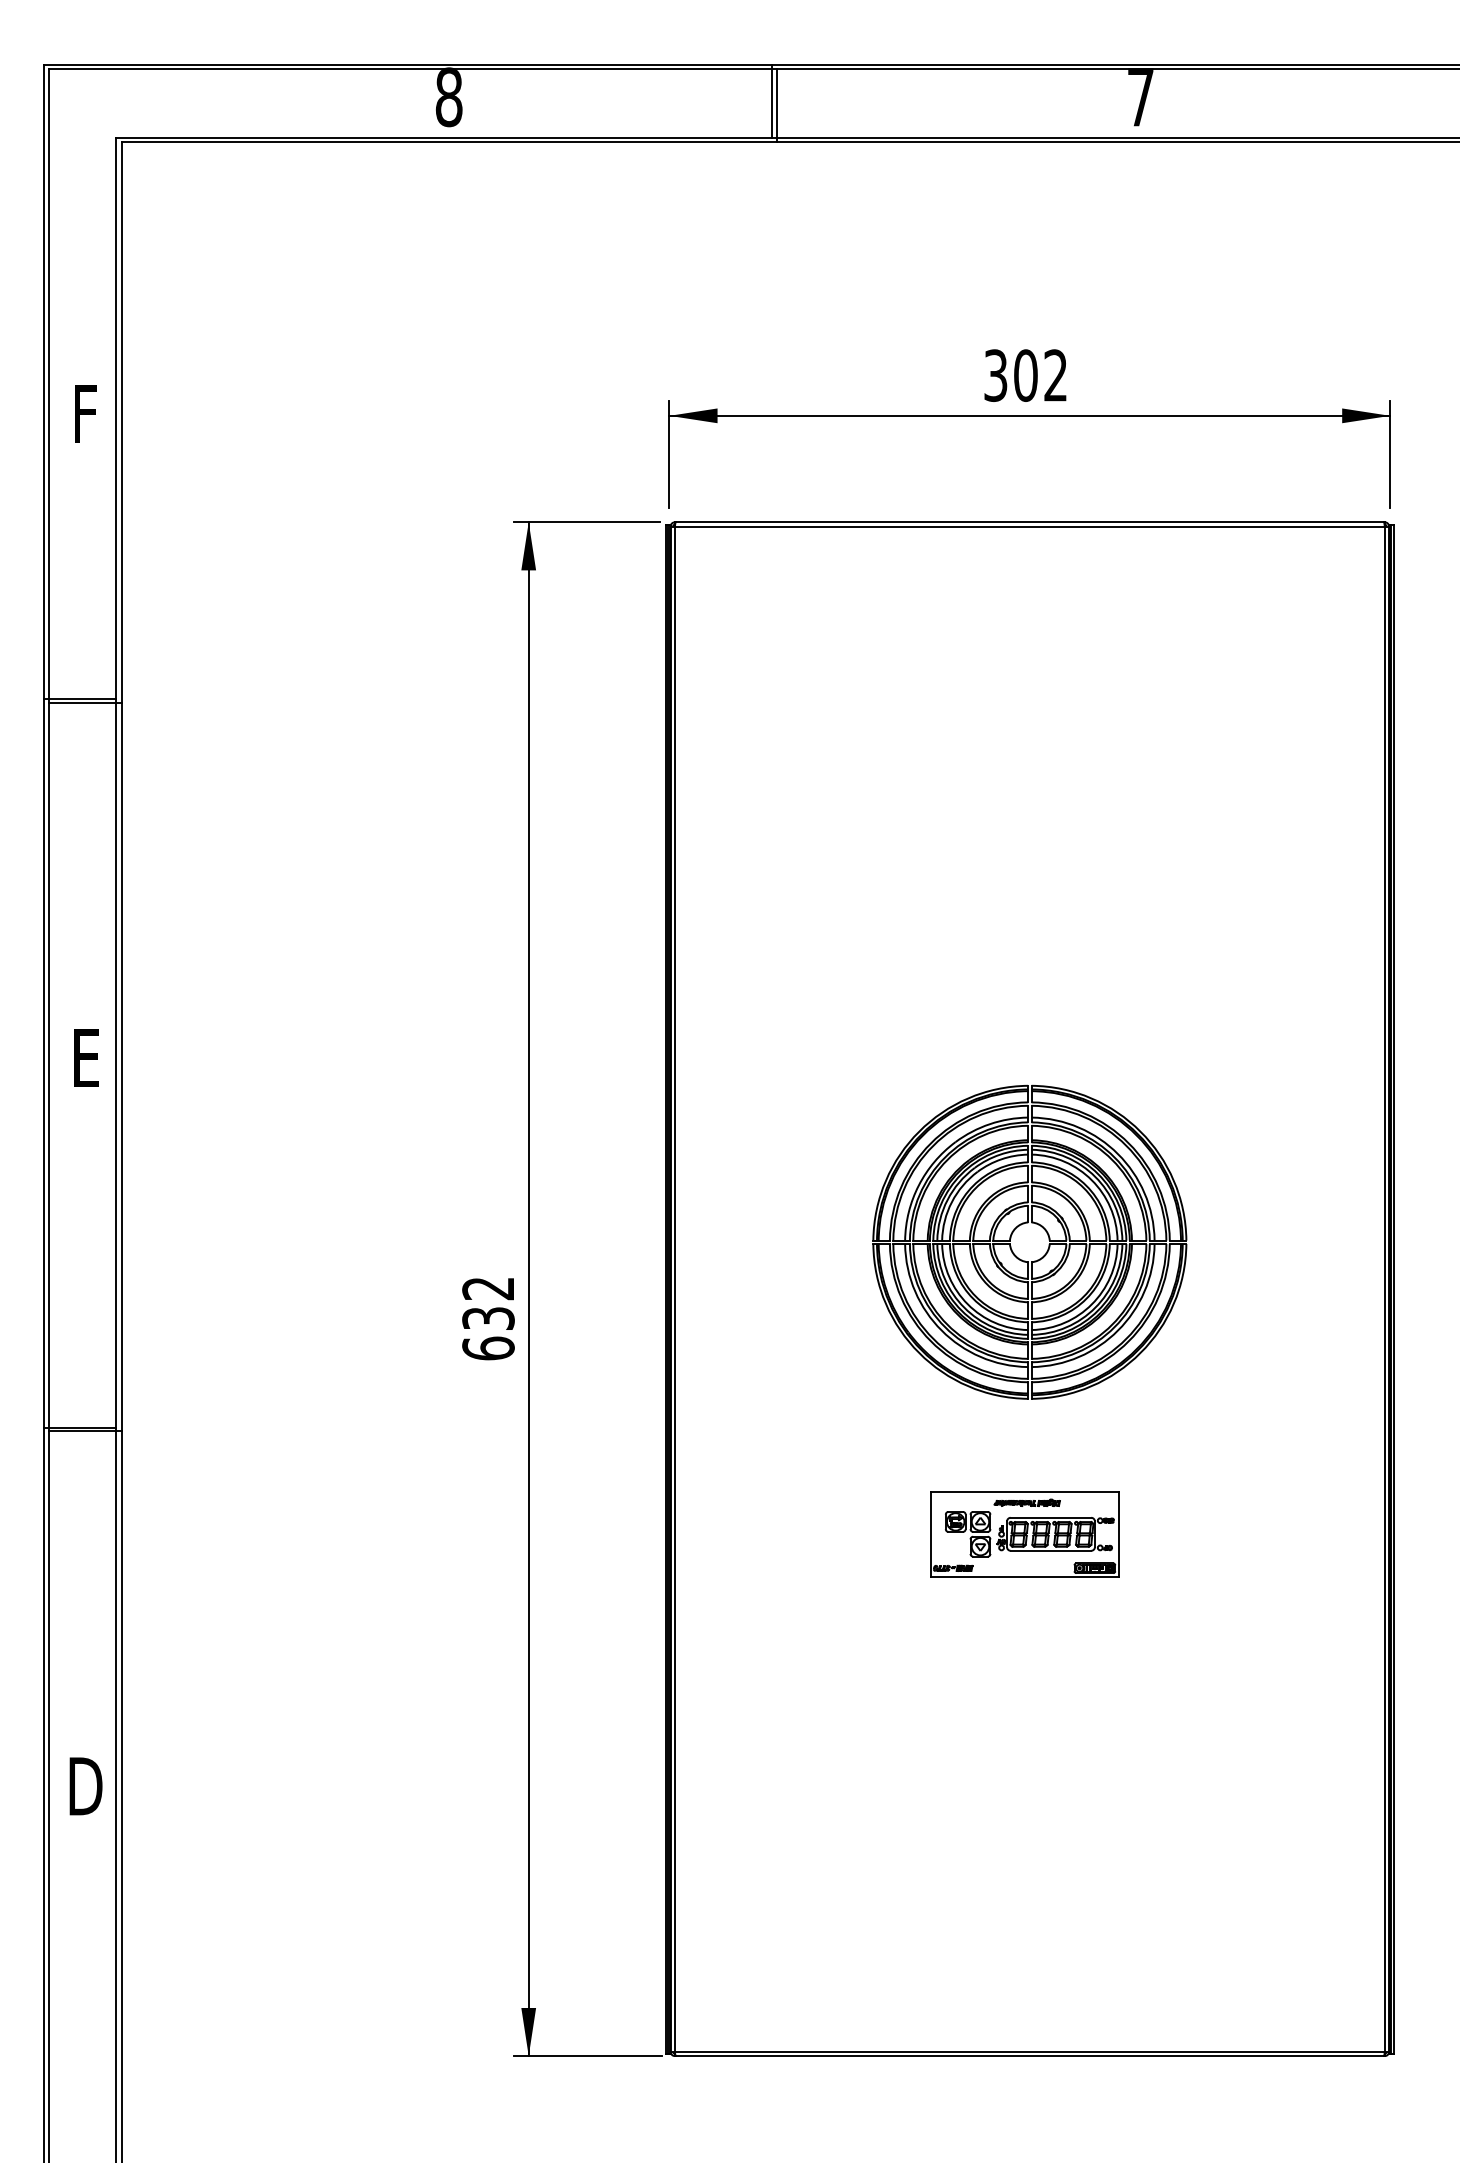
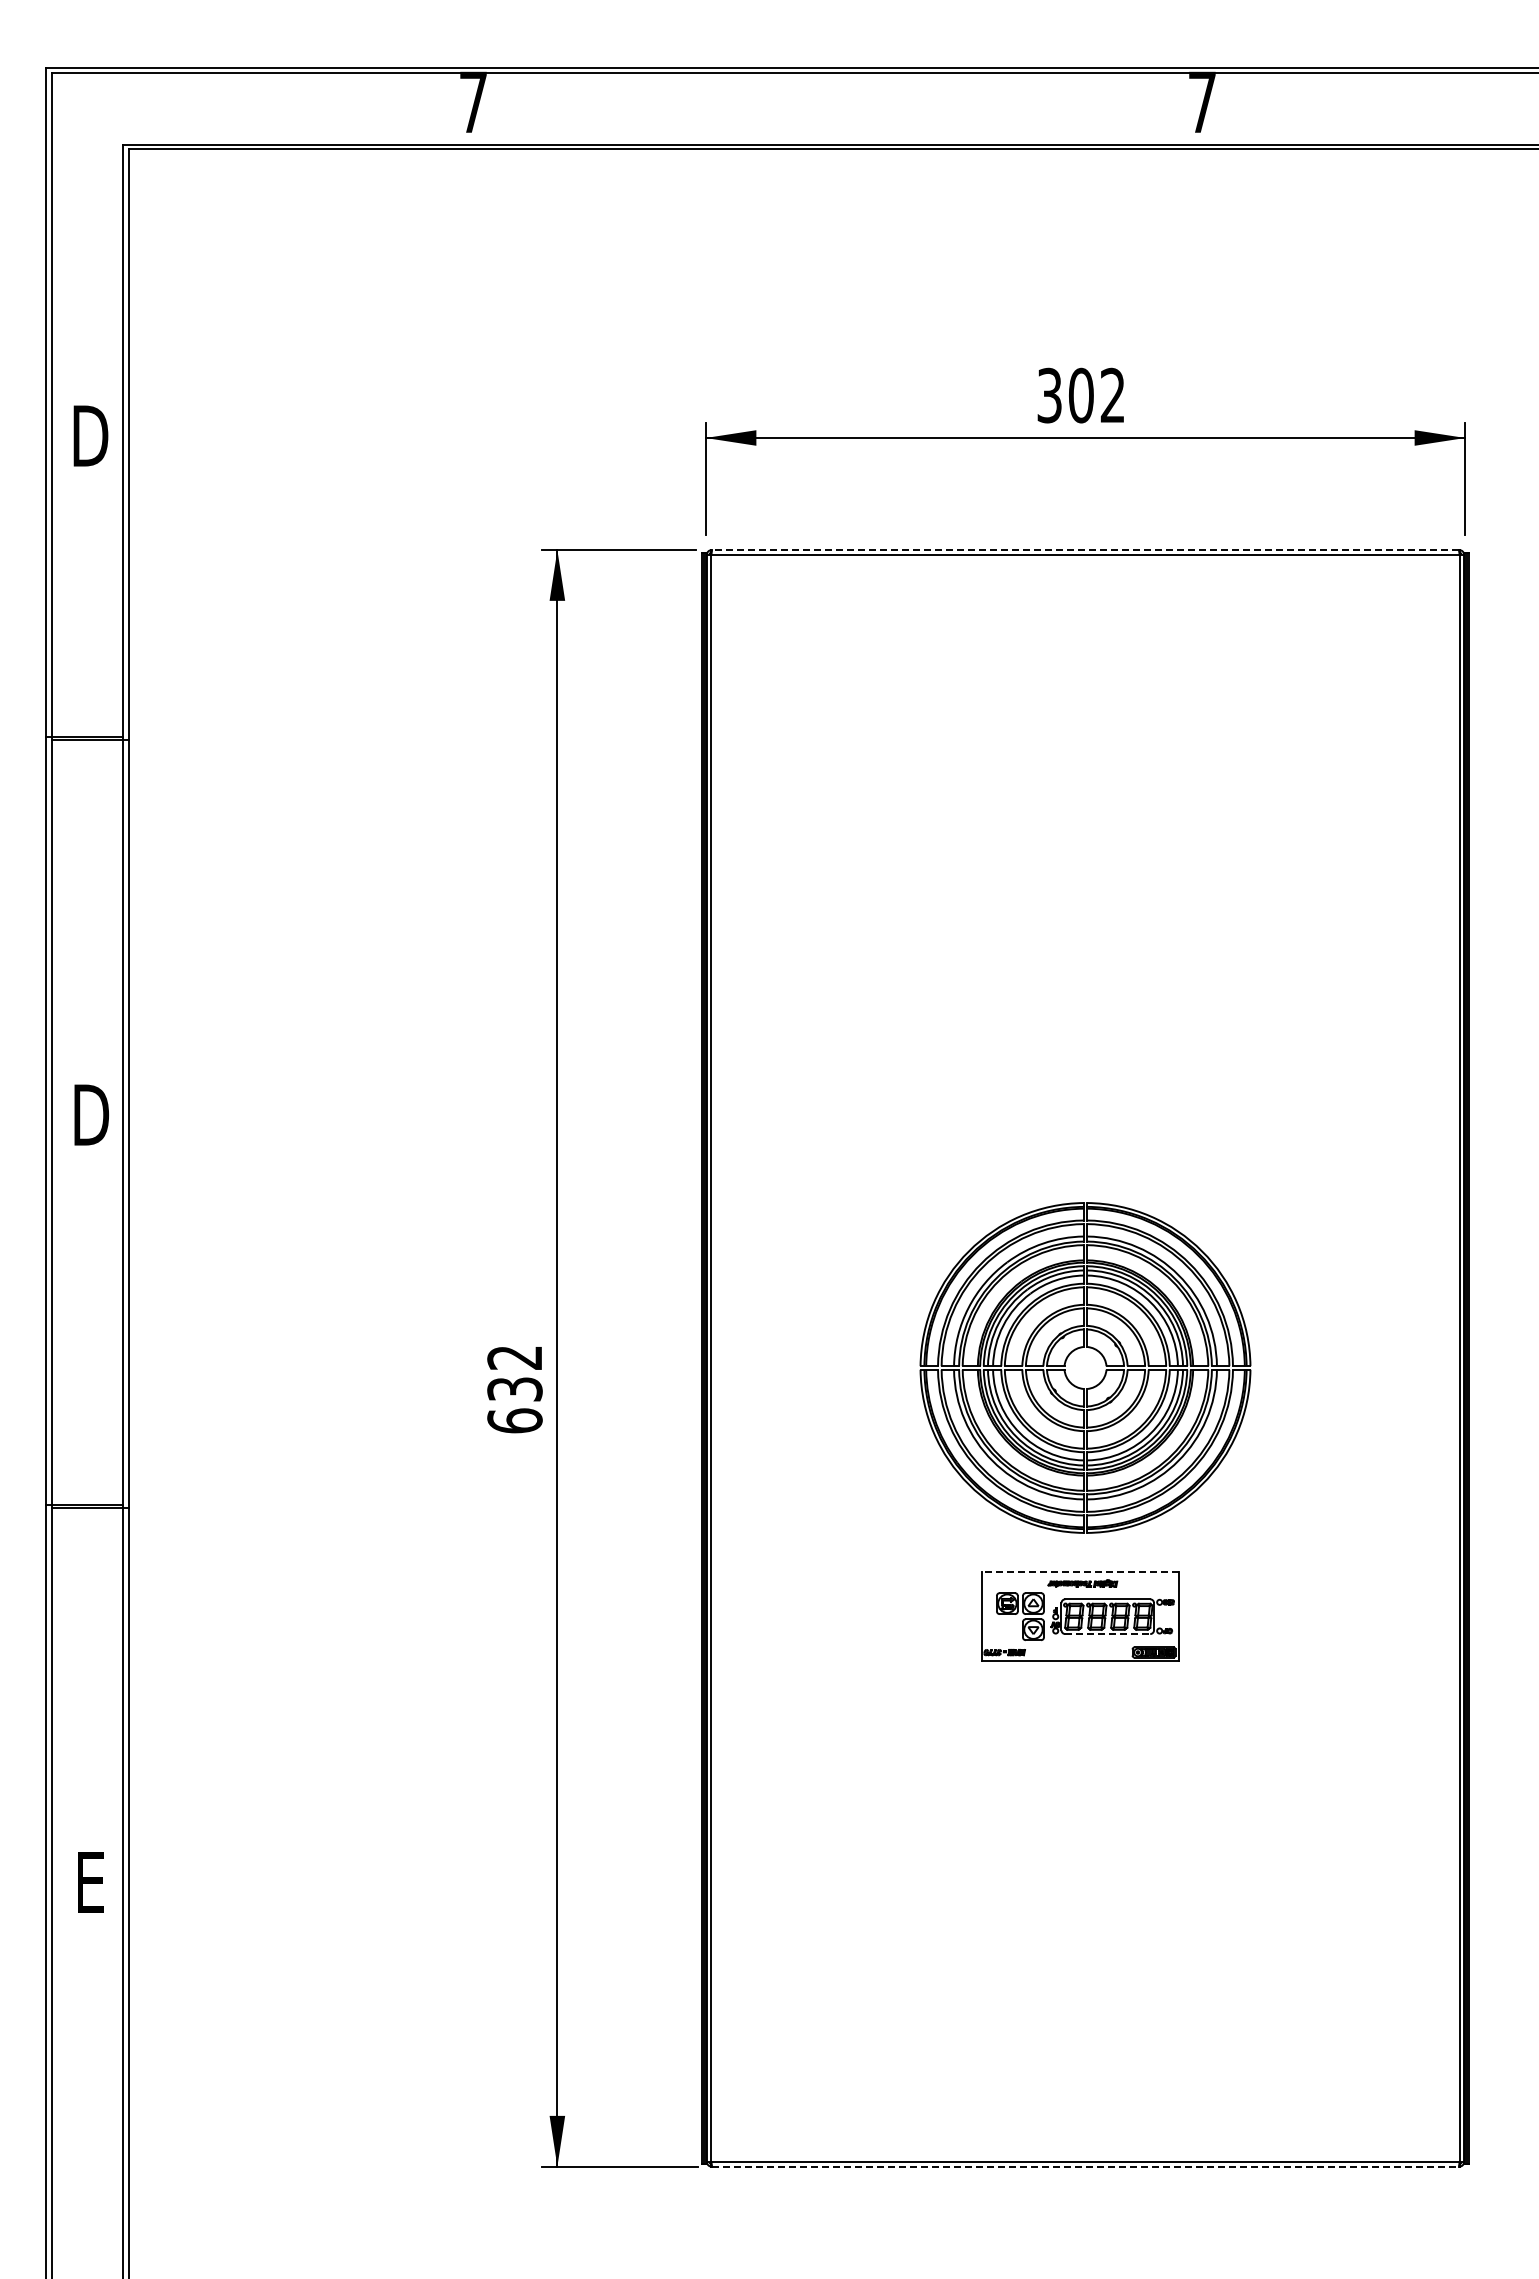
text: (449, 96) -> (473, 101), 8 -> 7
line: (772, 101) -> (814, 106), removed
line: (777, 105) -> (819, 110), removed
text: (85, 413) -> (90, 435), F -> D
line: (1029, 522) -> (1085, 550), solid -> dashed
text: (86, 1057) -> (91, 1114), E -> D
part: (1023, 1224) -> (1078, 1349), moved
line: (1025, 1491) -> (1080, 1571), solid -> dashed
line: (1051, 1551) -> (1108, 1634), solid -> dashed
text: (85, 1786) -> (90, 1882), D -> E
line: (1030, 2056) -> (1086, 2166), solid -> dashed

